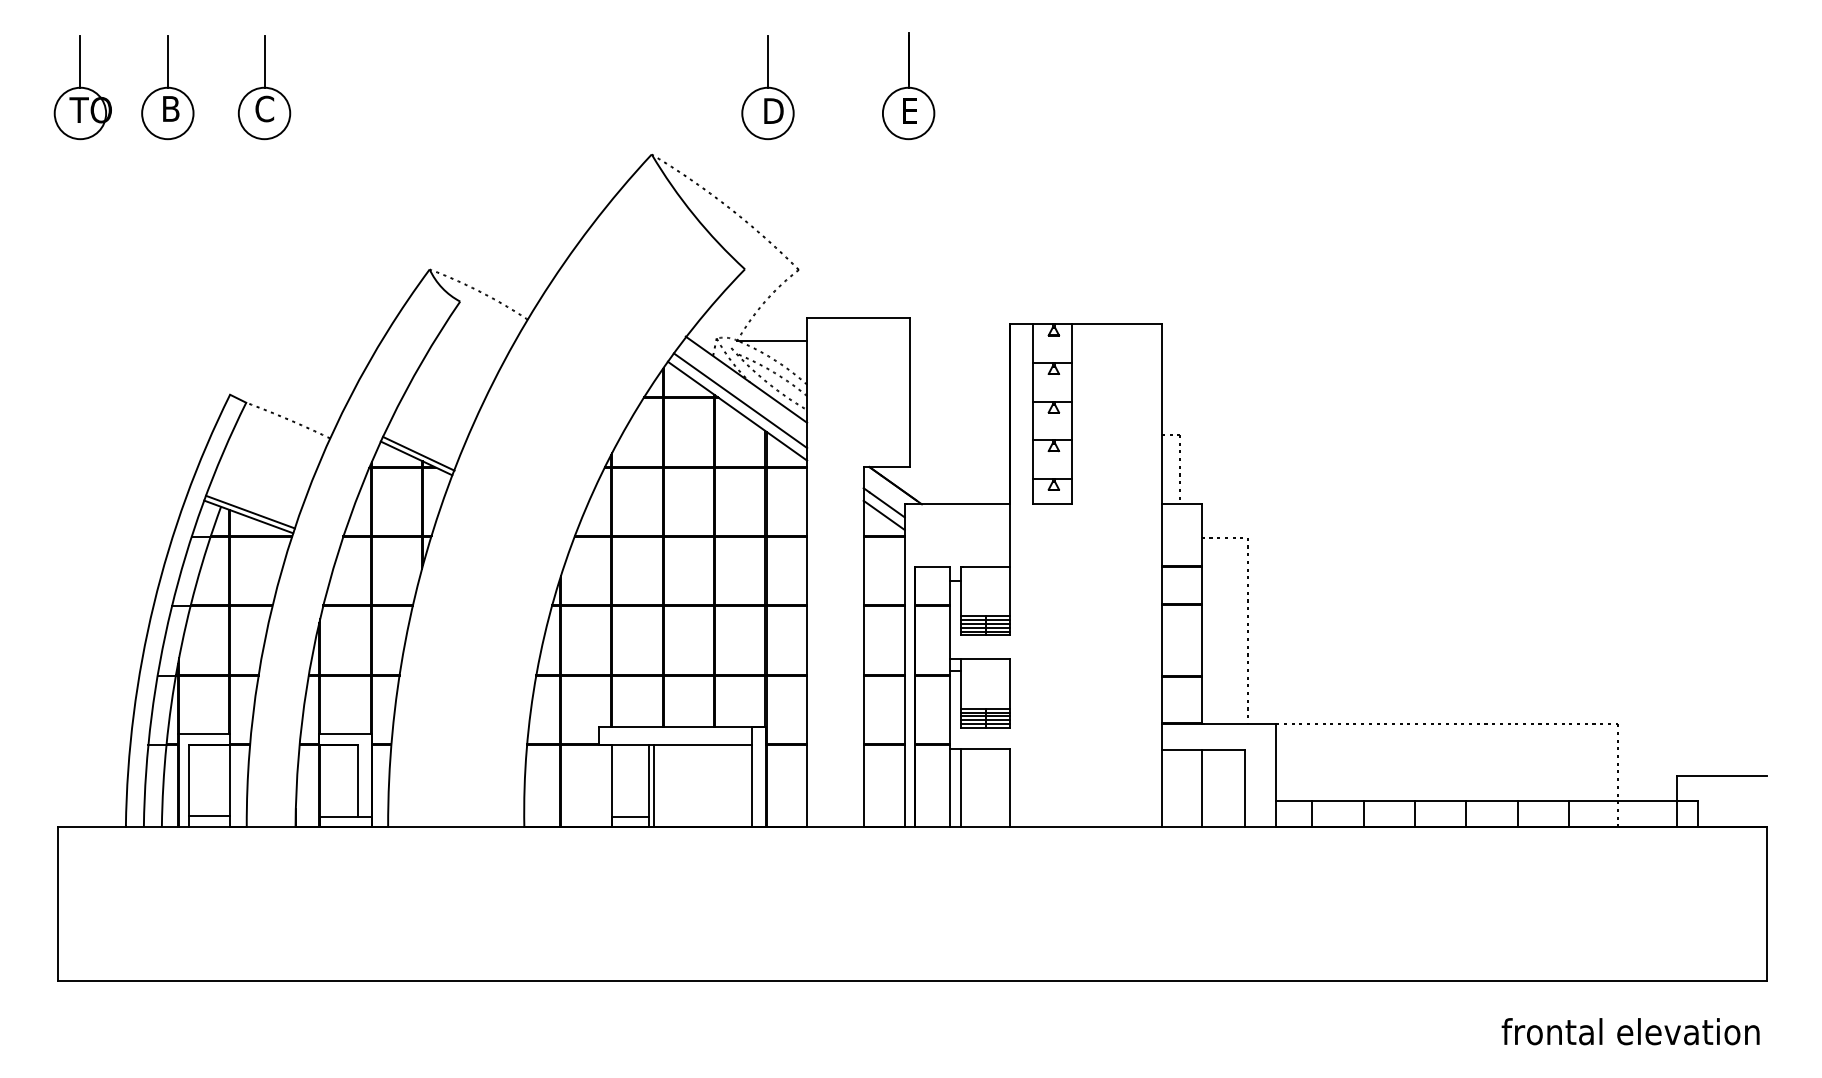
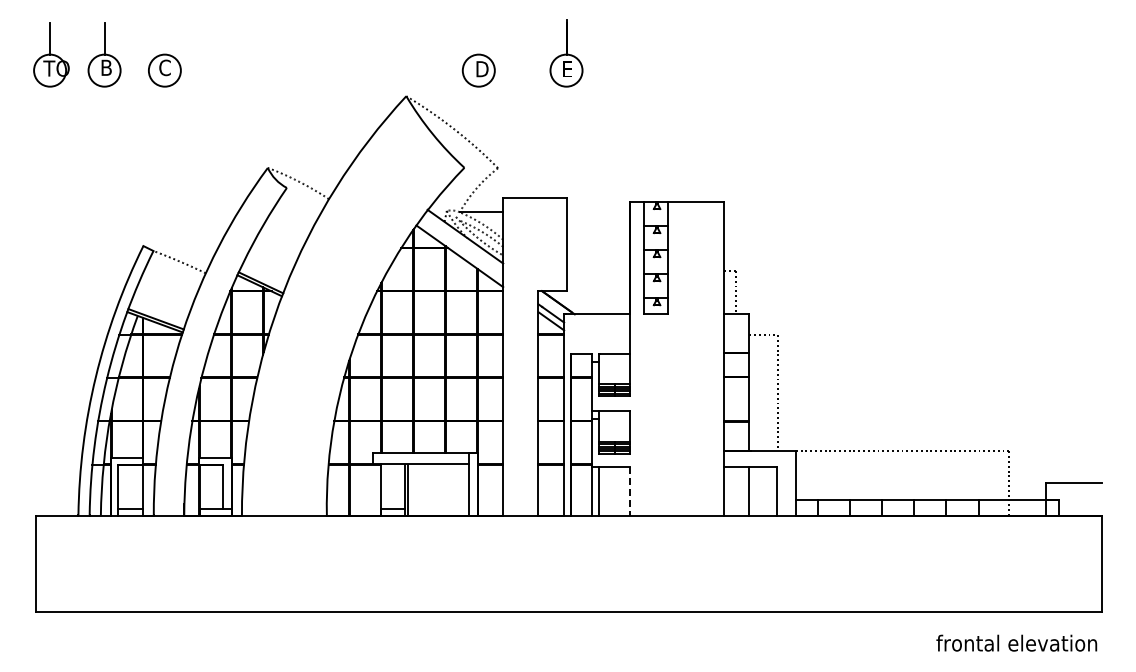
line: (263, 61) -> (164, 38), removed
line: (767, 61) -> (478, 38), removed
line: (740, 400) -> (461, 249), removed
line: (1009, 788) -> (629, 491), solid -> dashed

